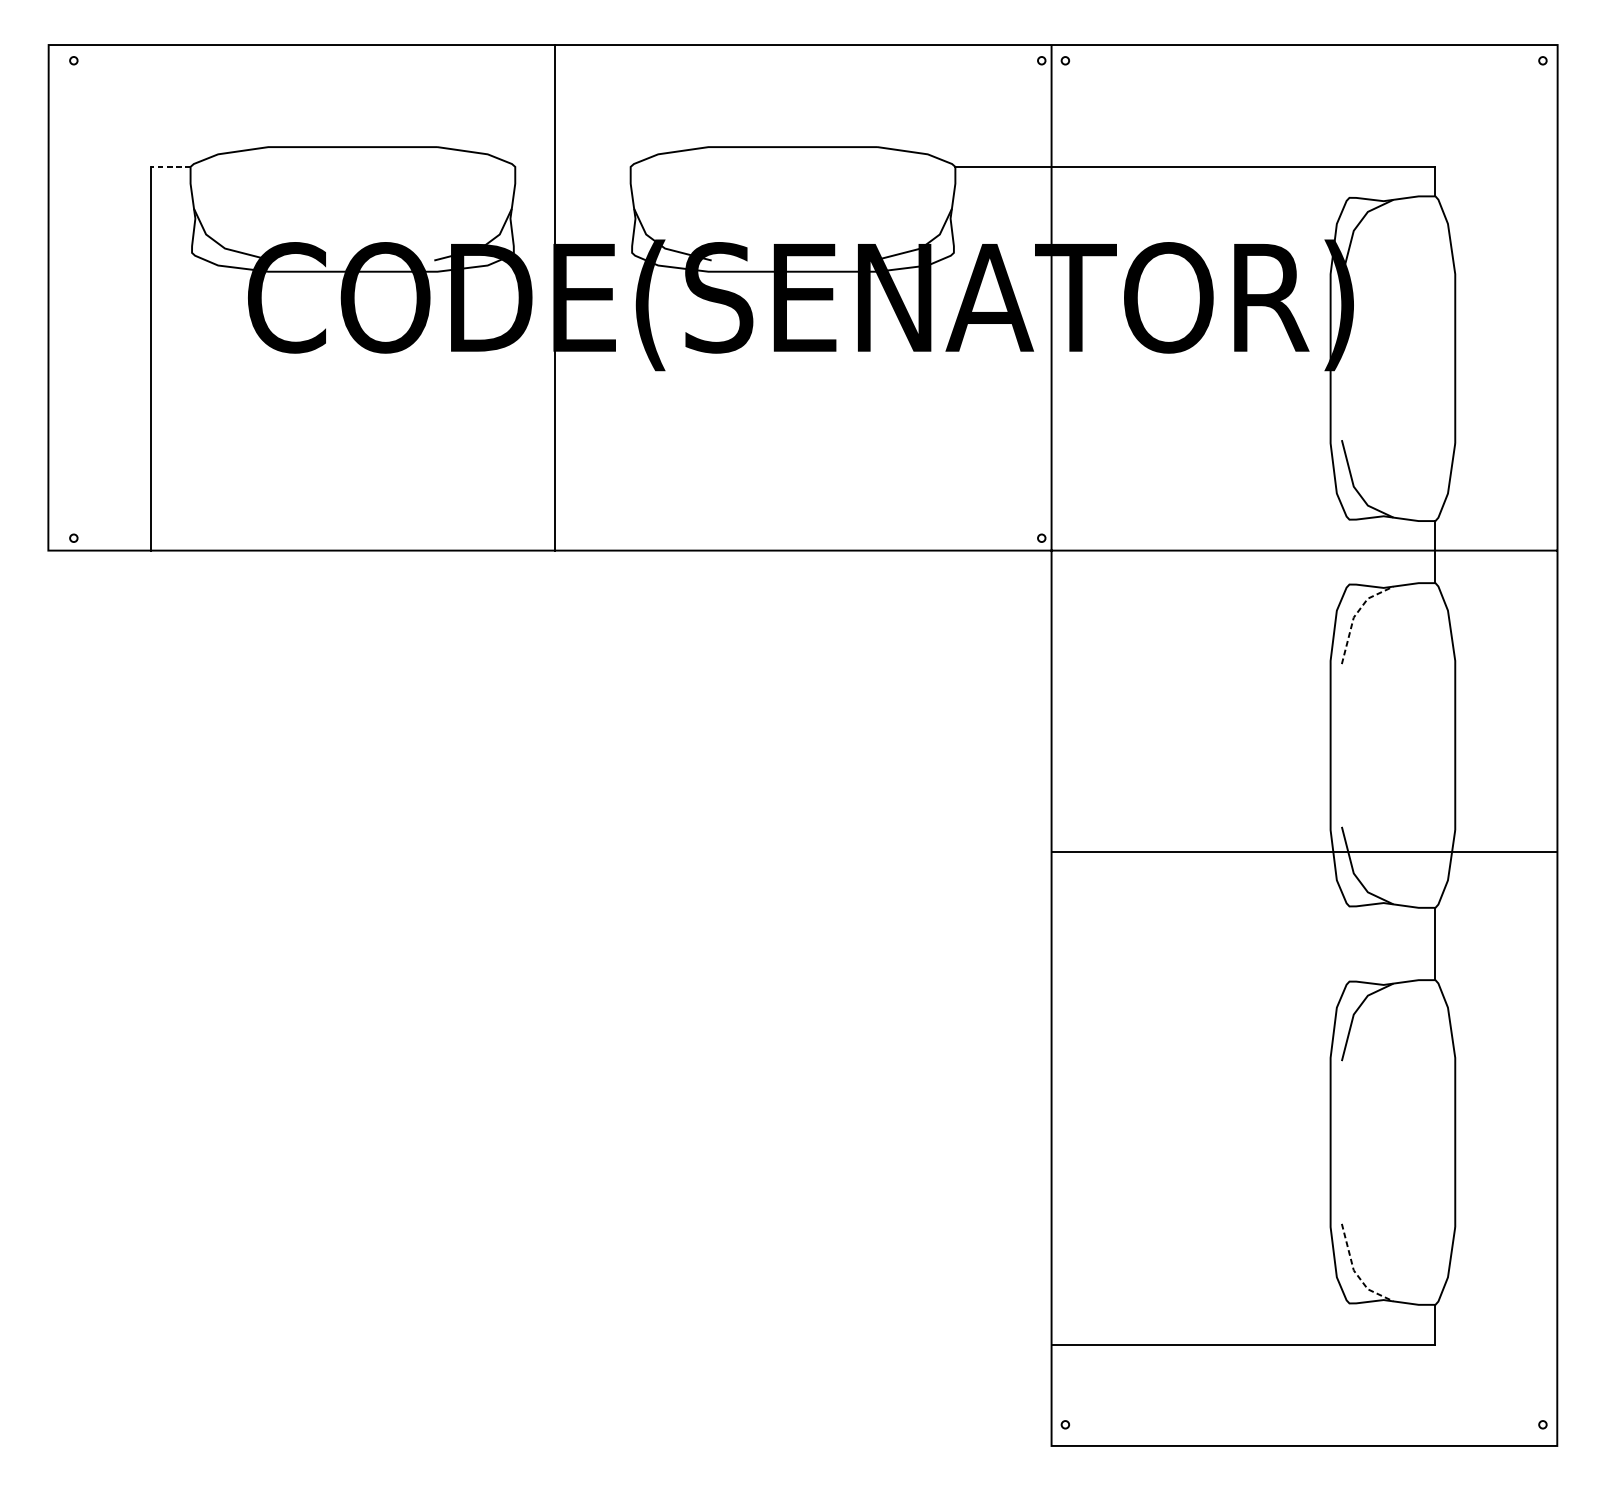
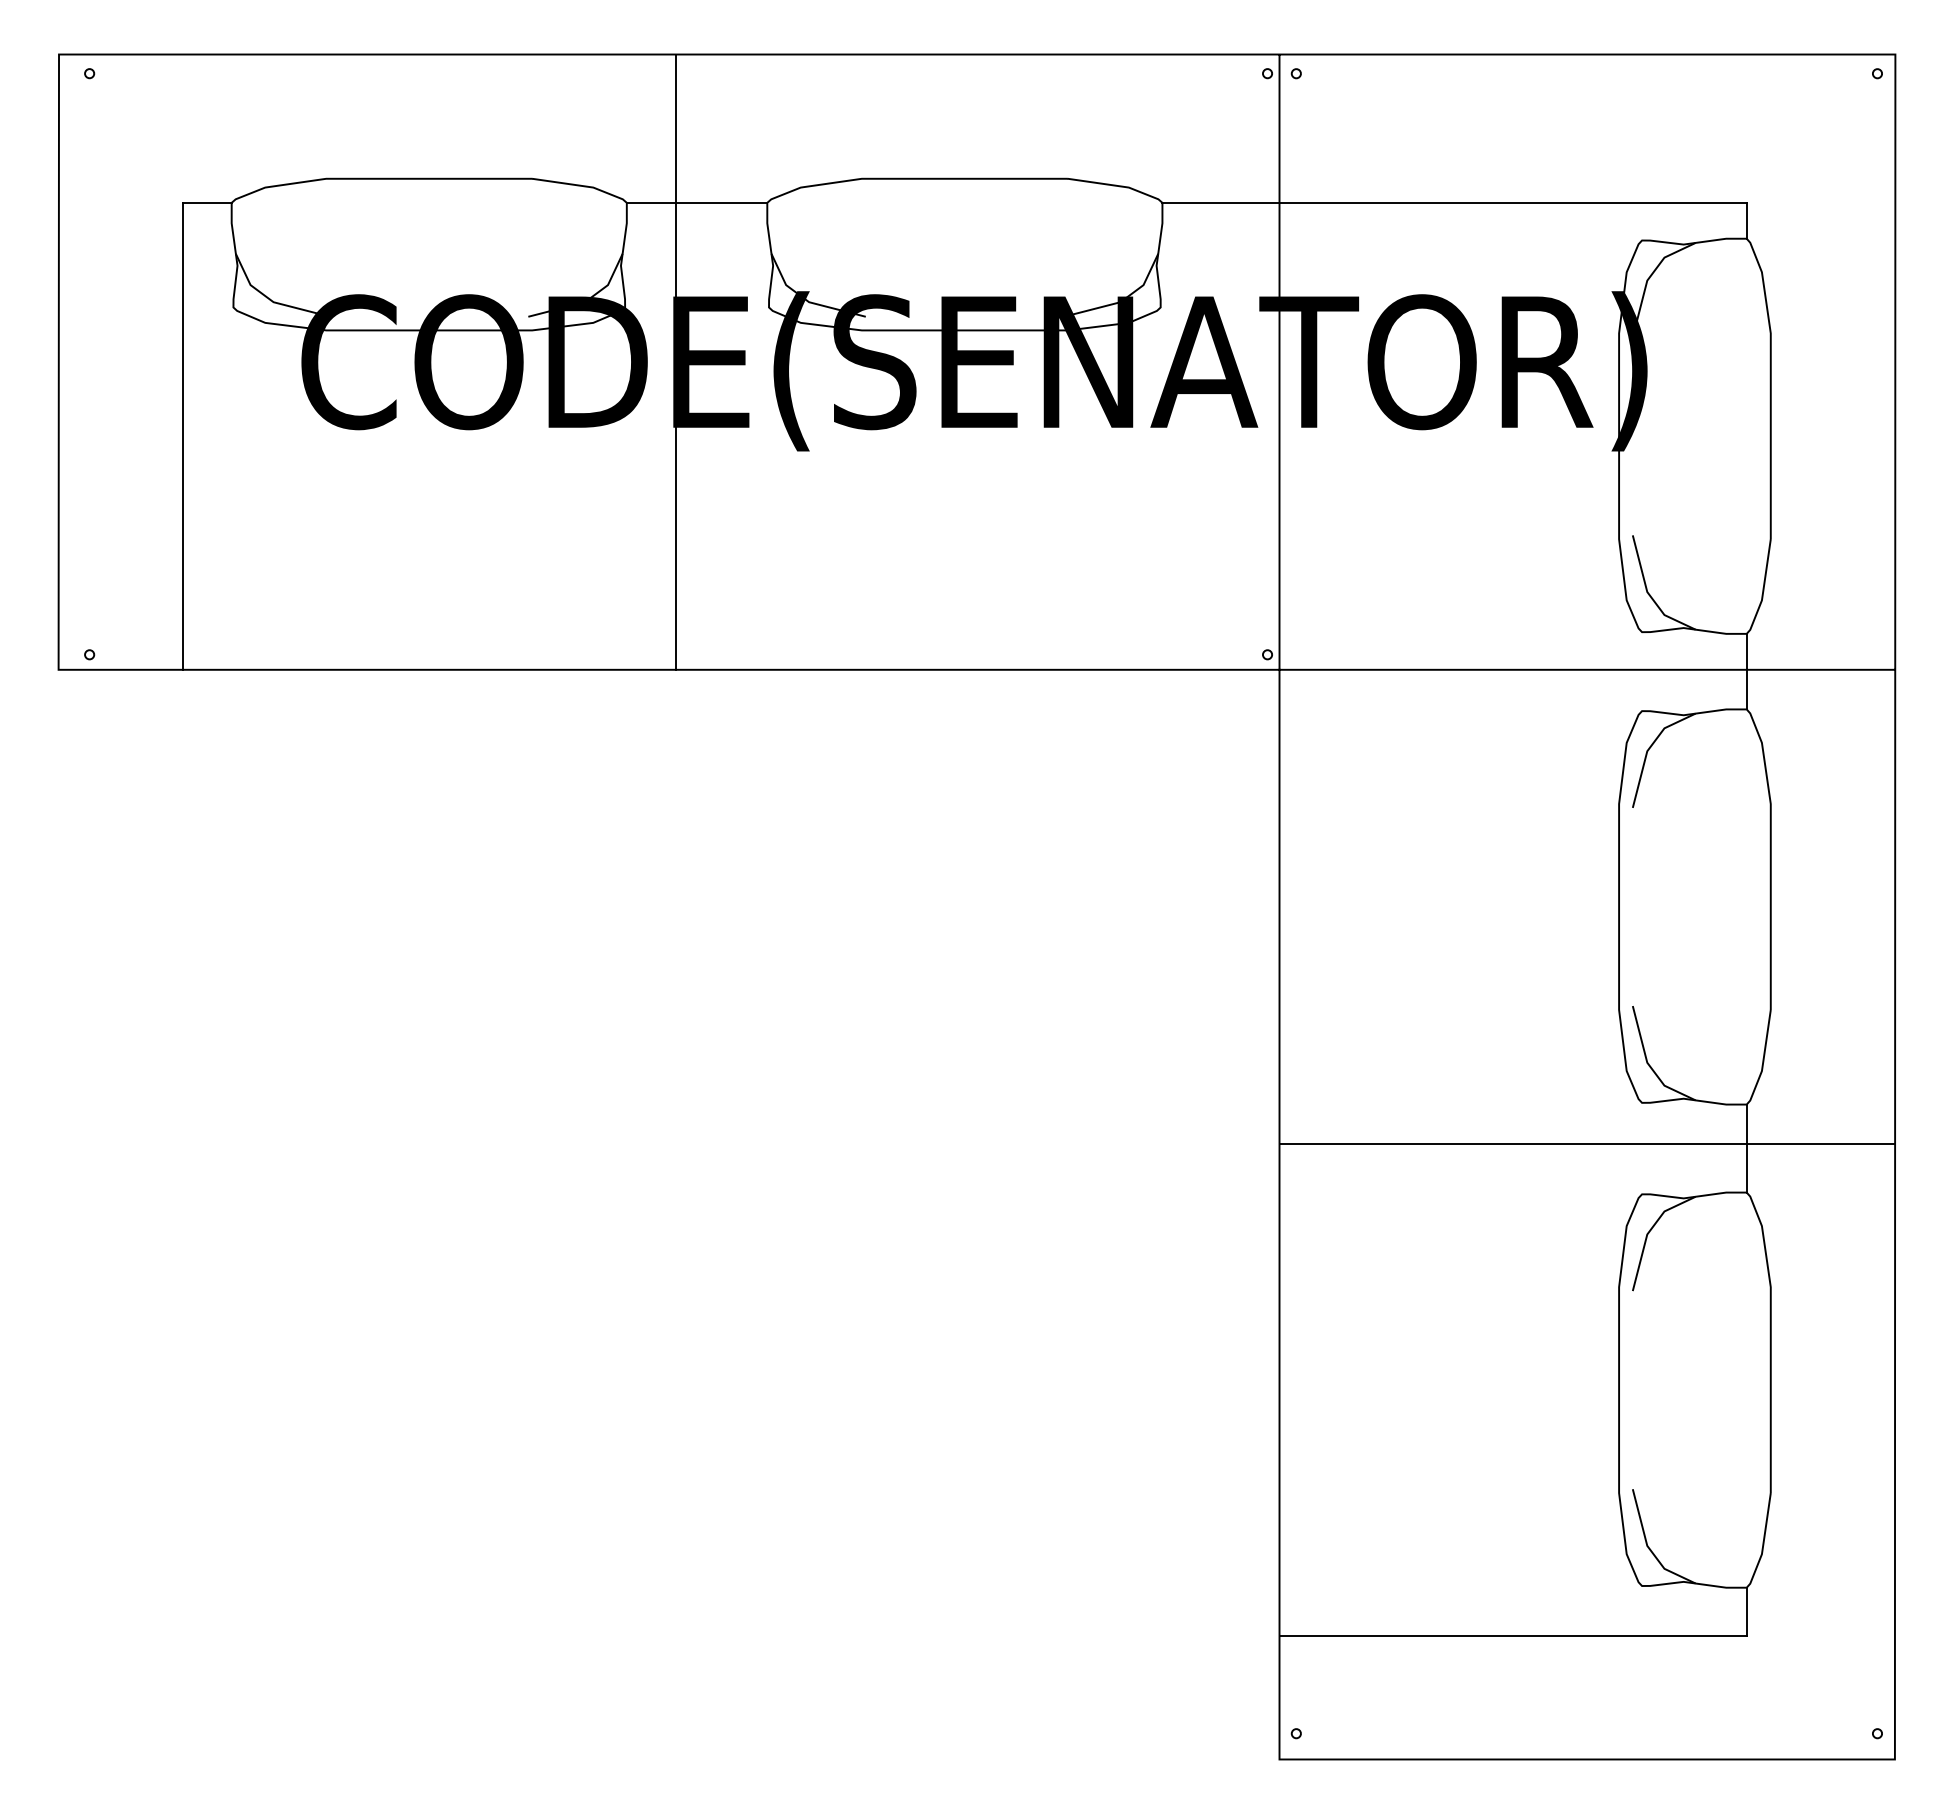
line: (169, 166) -> (206, 202), dashed -> solid
line: (572, 166) -> (696, 202), added
line: (1355, 615) -> (1649, 748), dashed -> solid
line: (1303, 852) -> (1586, 1144), moved
line: (1355, 1272) -> (1649, 1548), dashed -> solid

